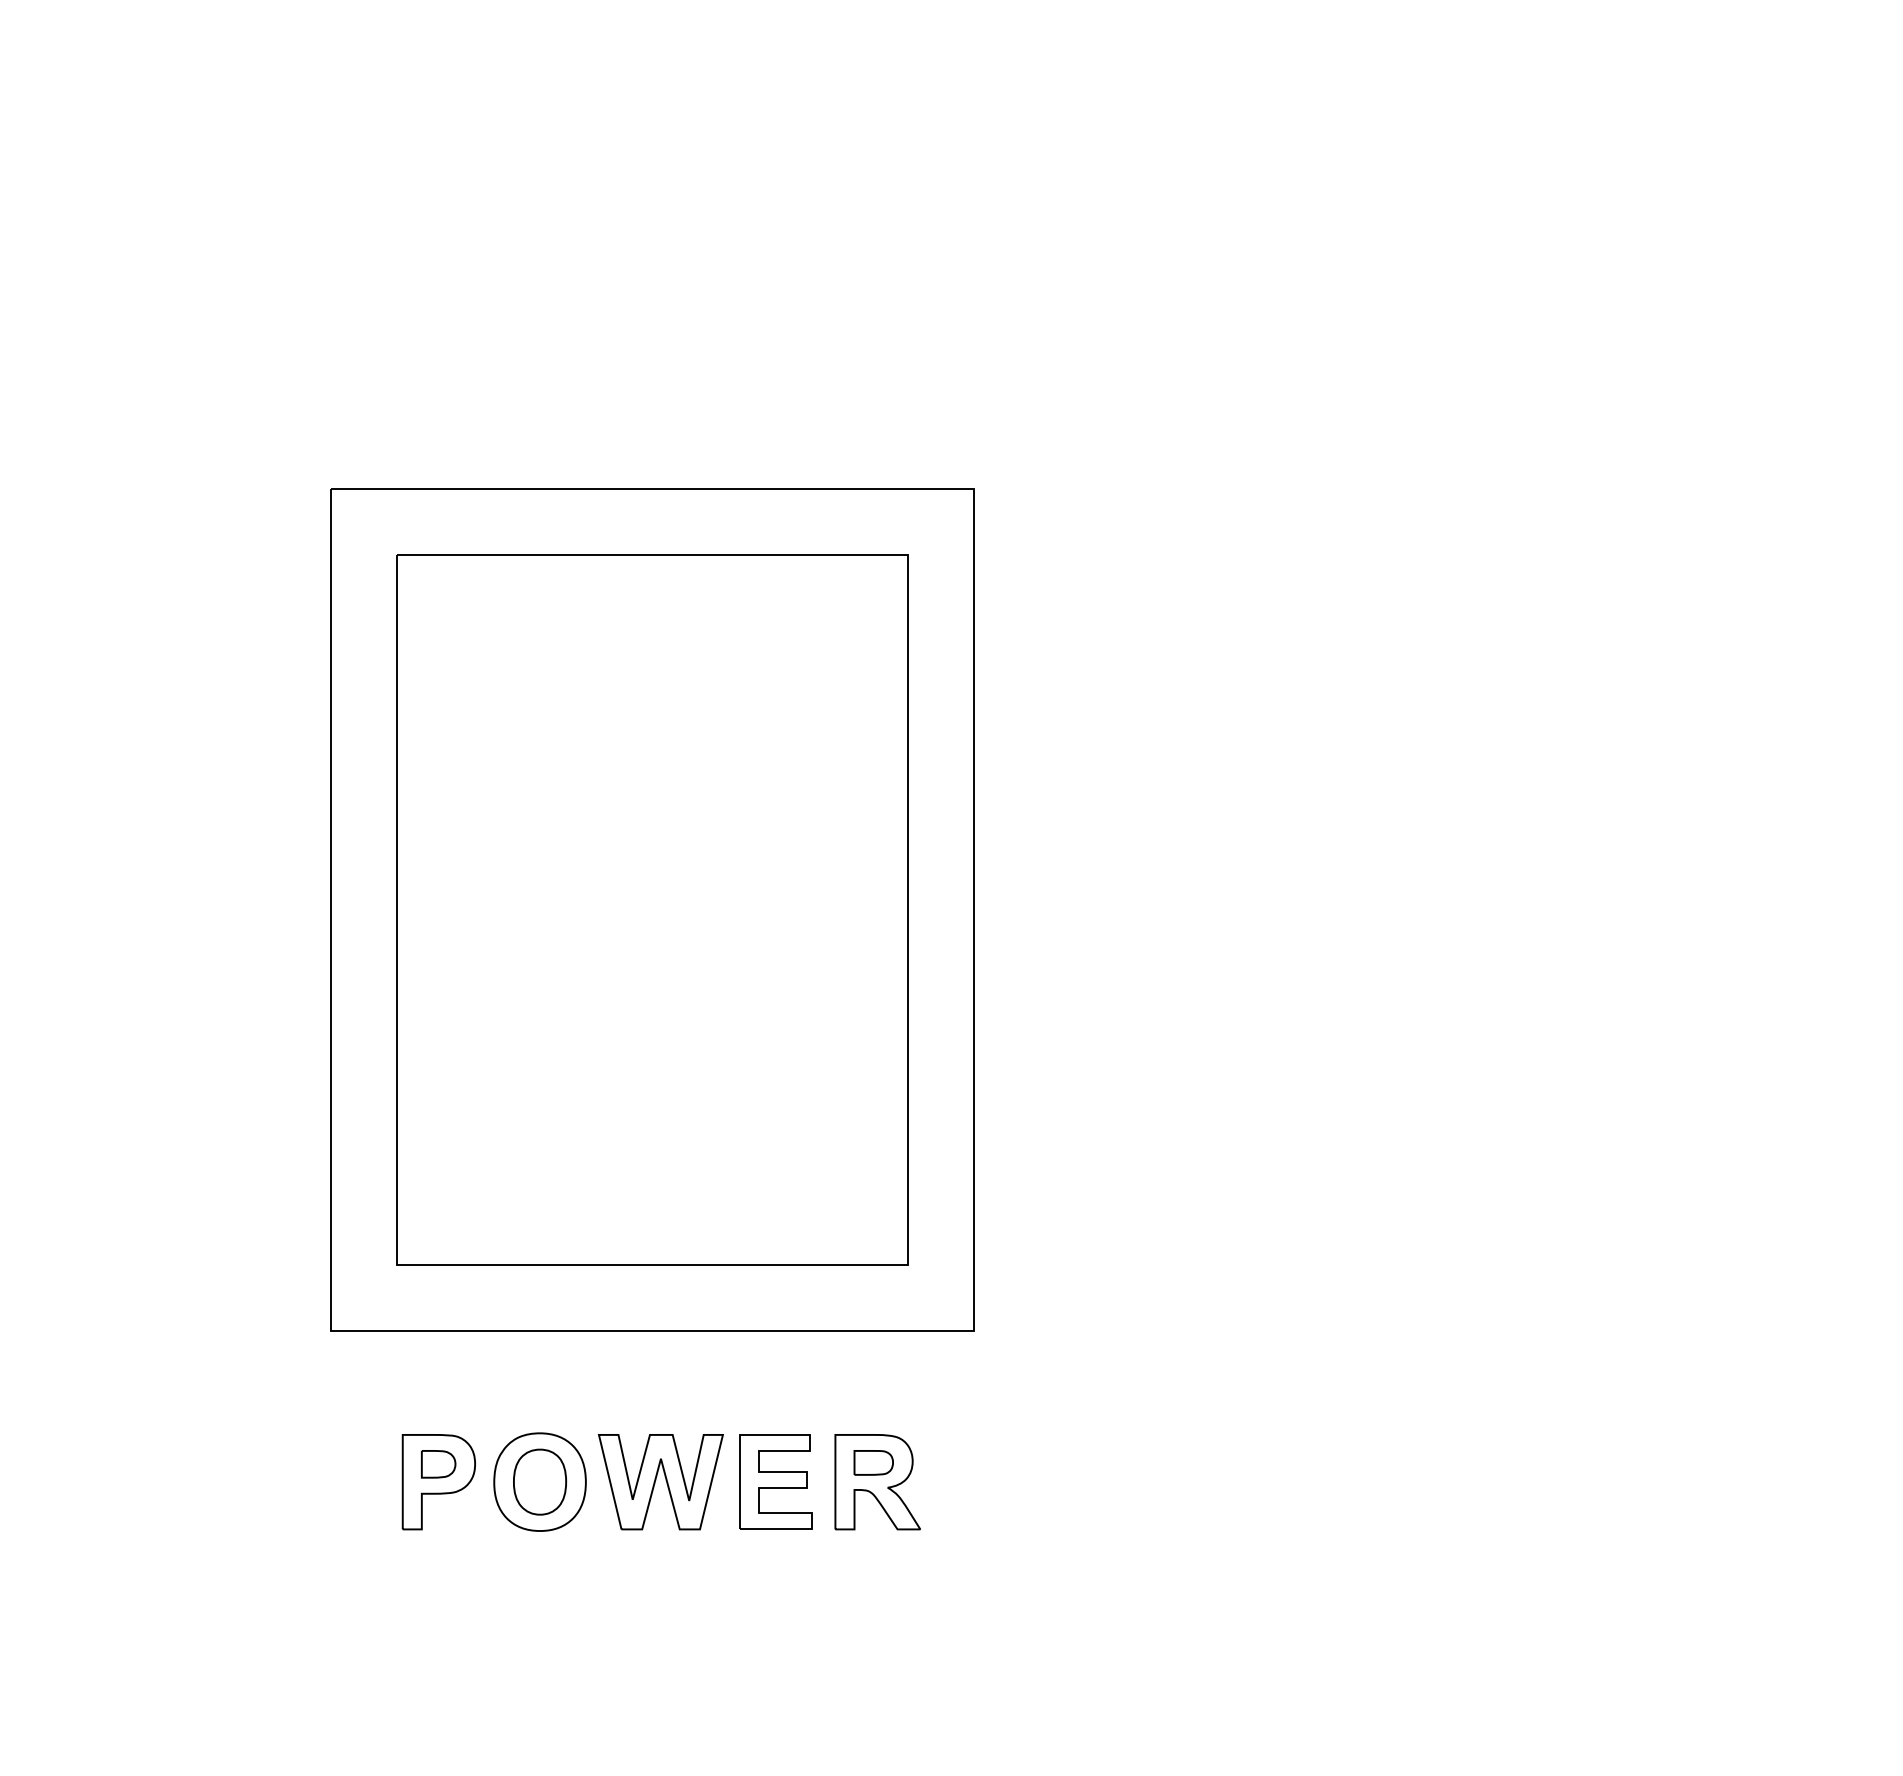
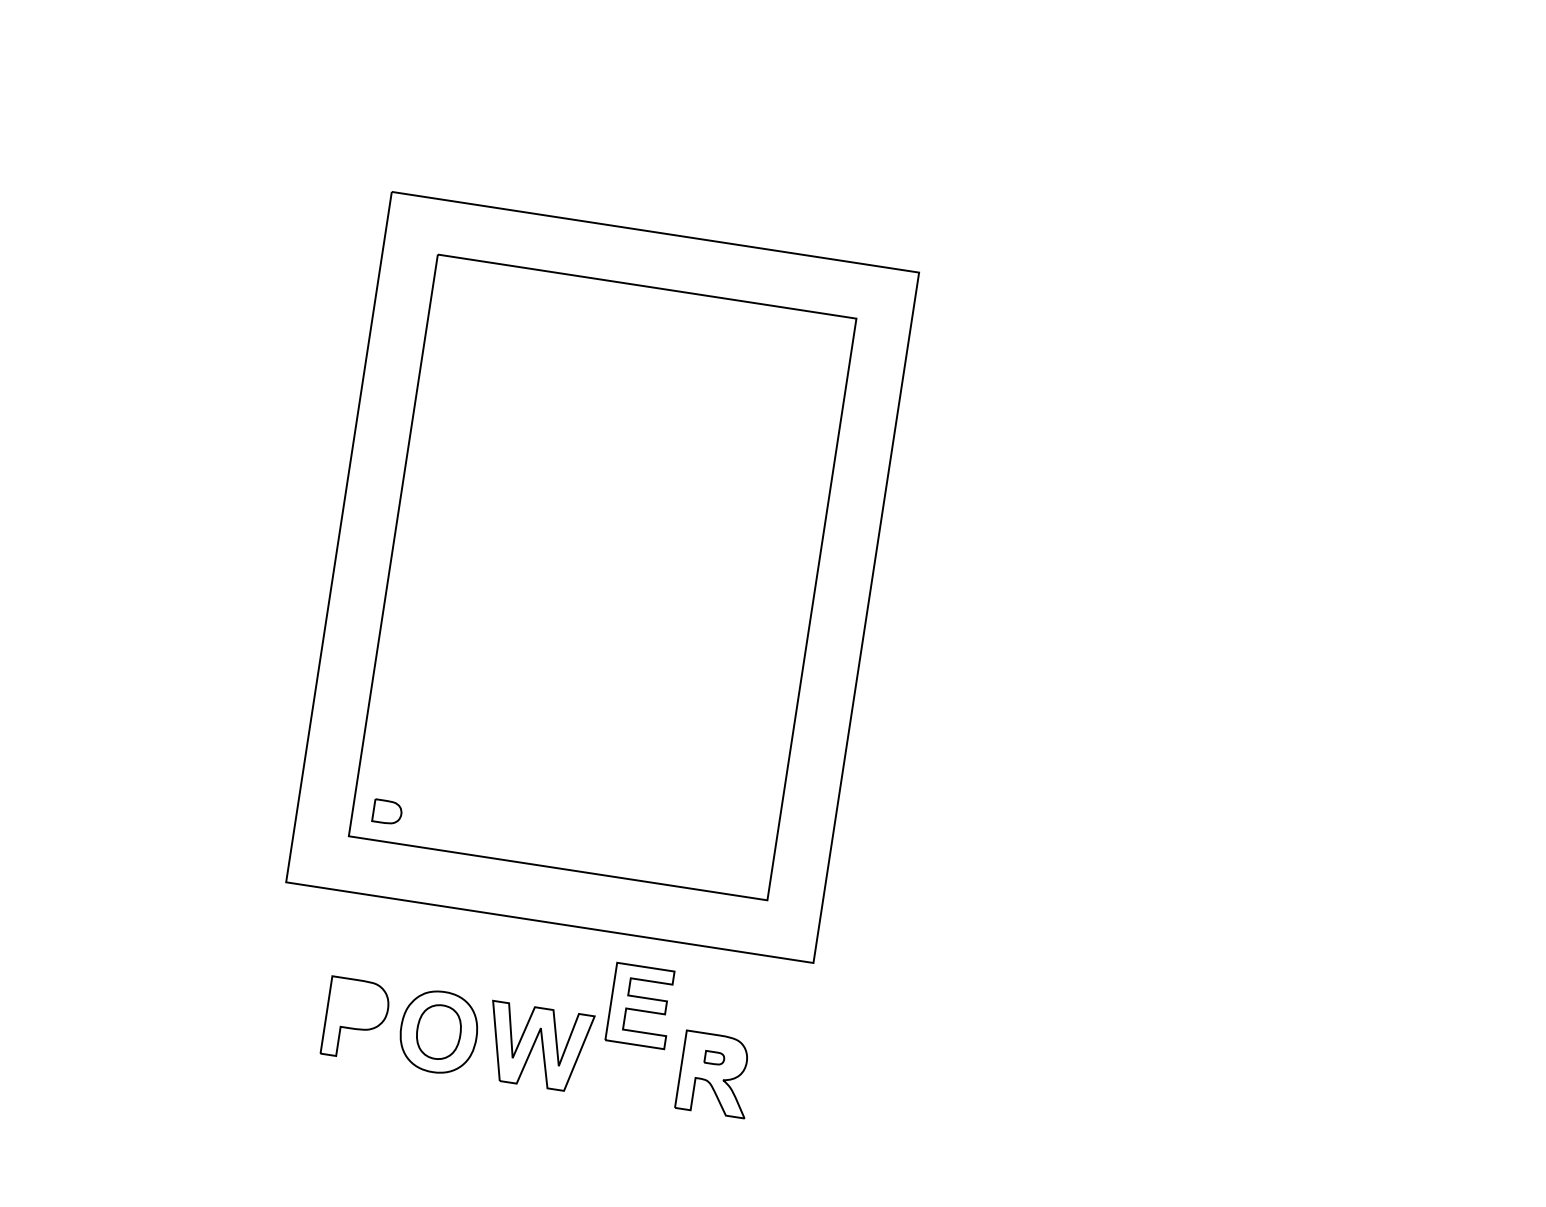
part: (873, 1462) -> (714, 1057), size x0.6
part: (438, 1464) -> (387, 812), moved
part: (775, 1481) -> (640, 1005), moved

